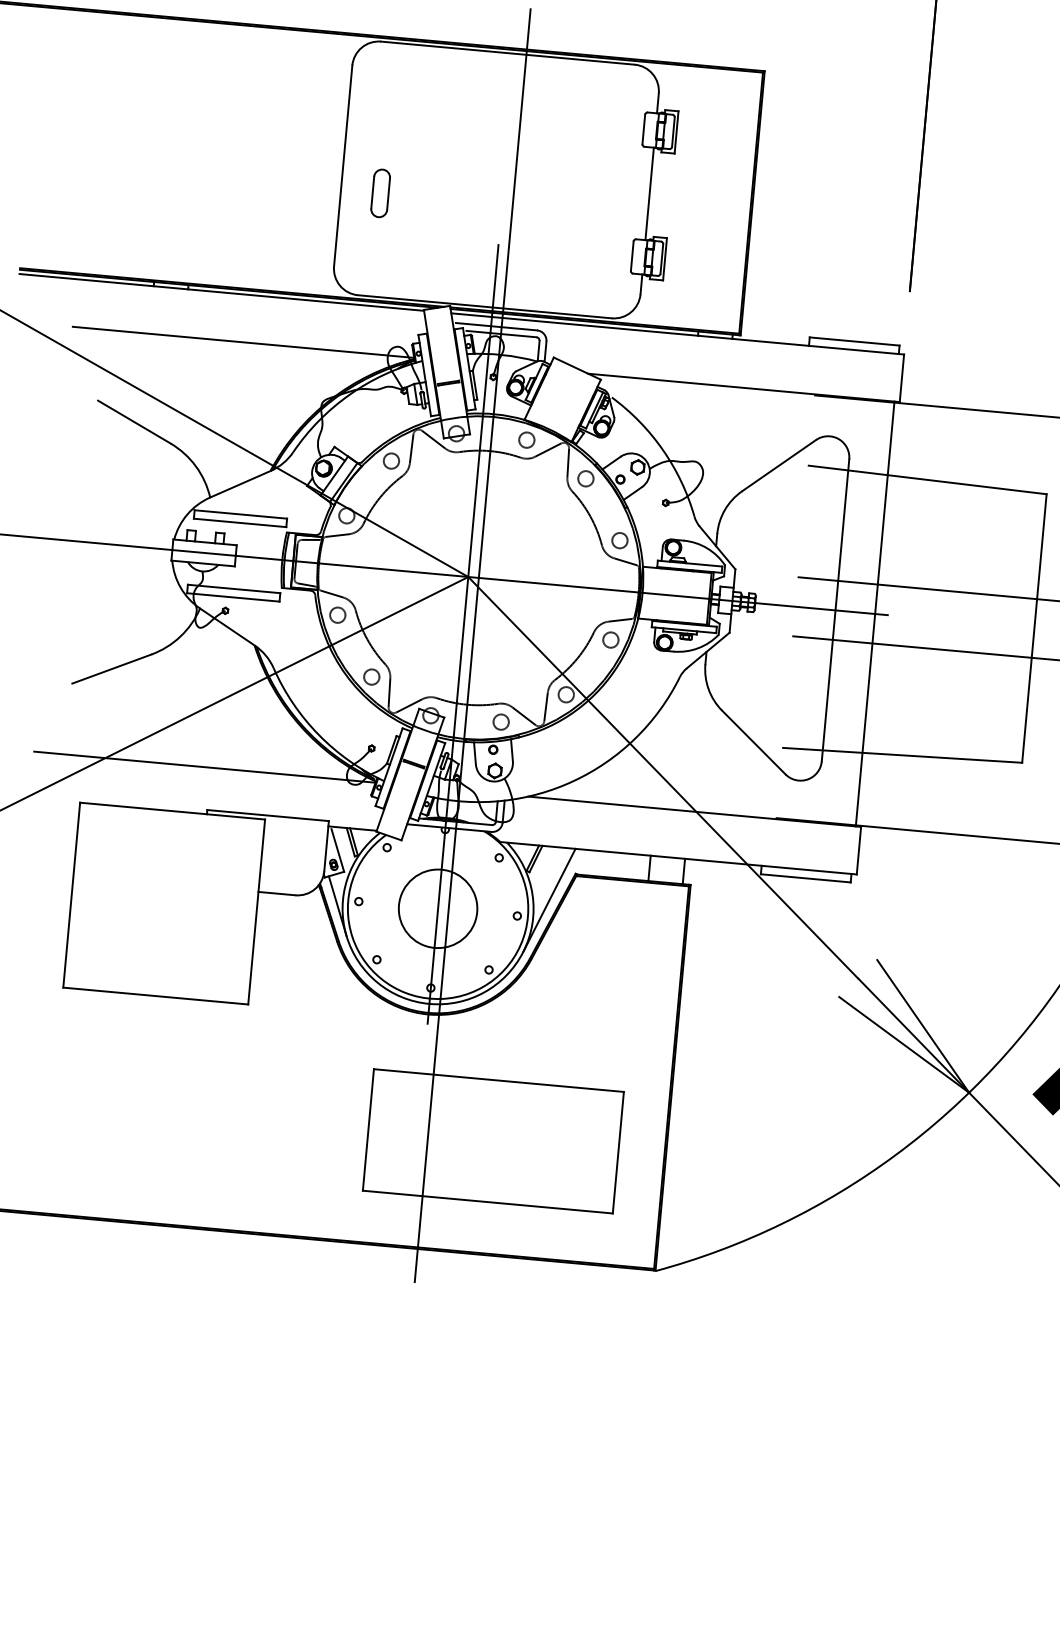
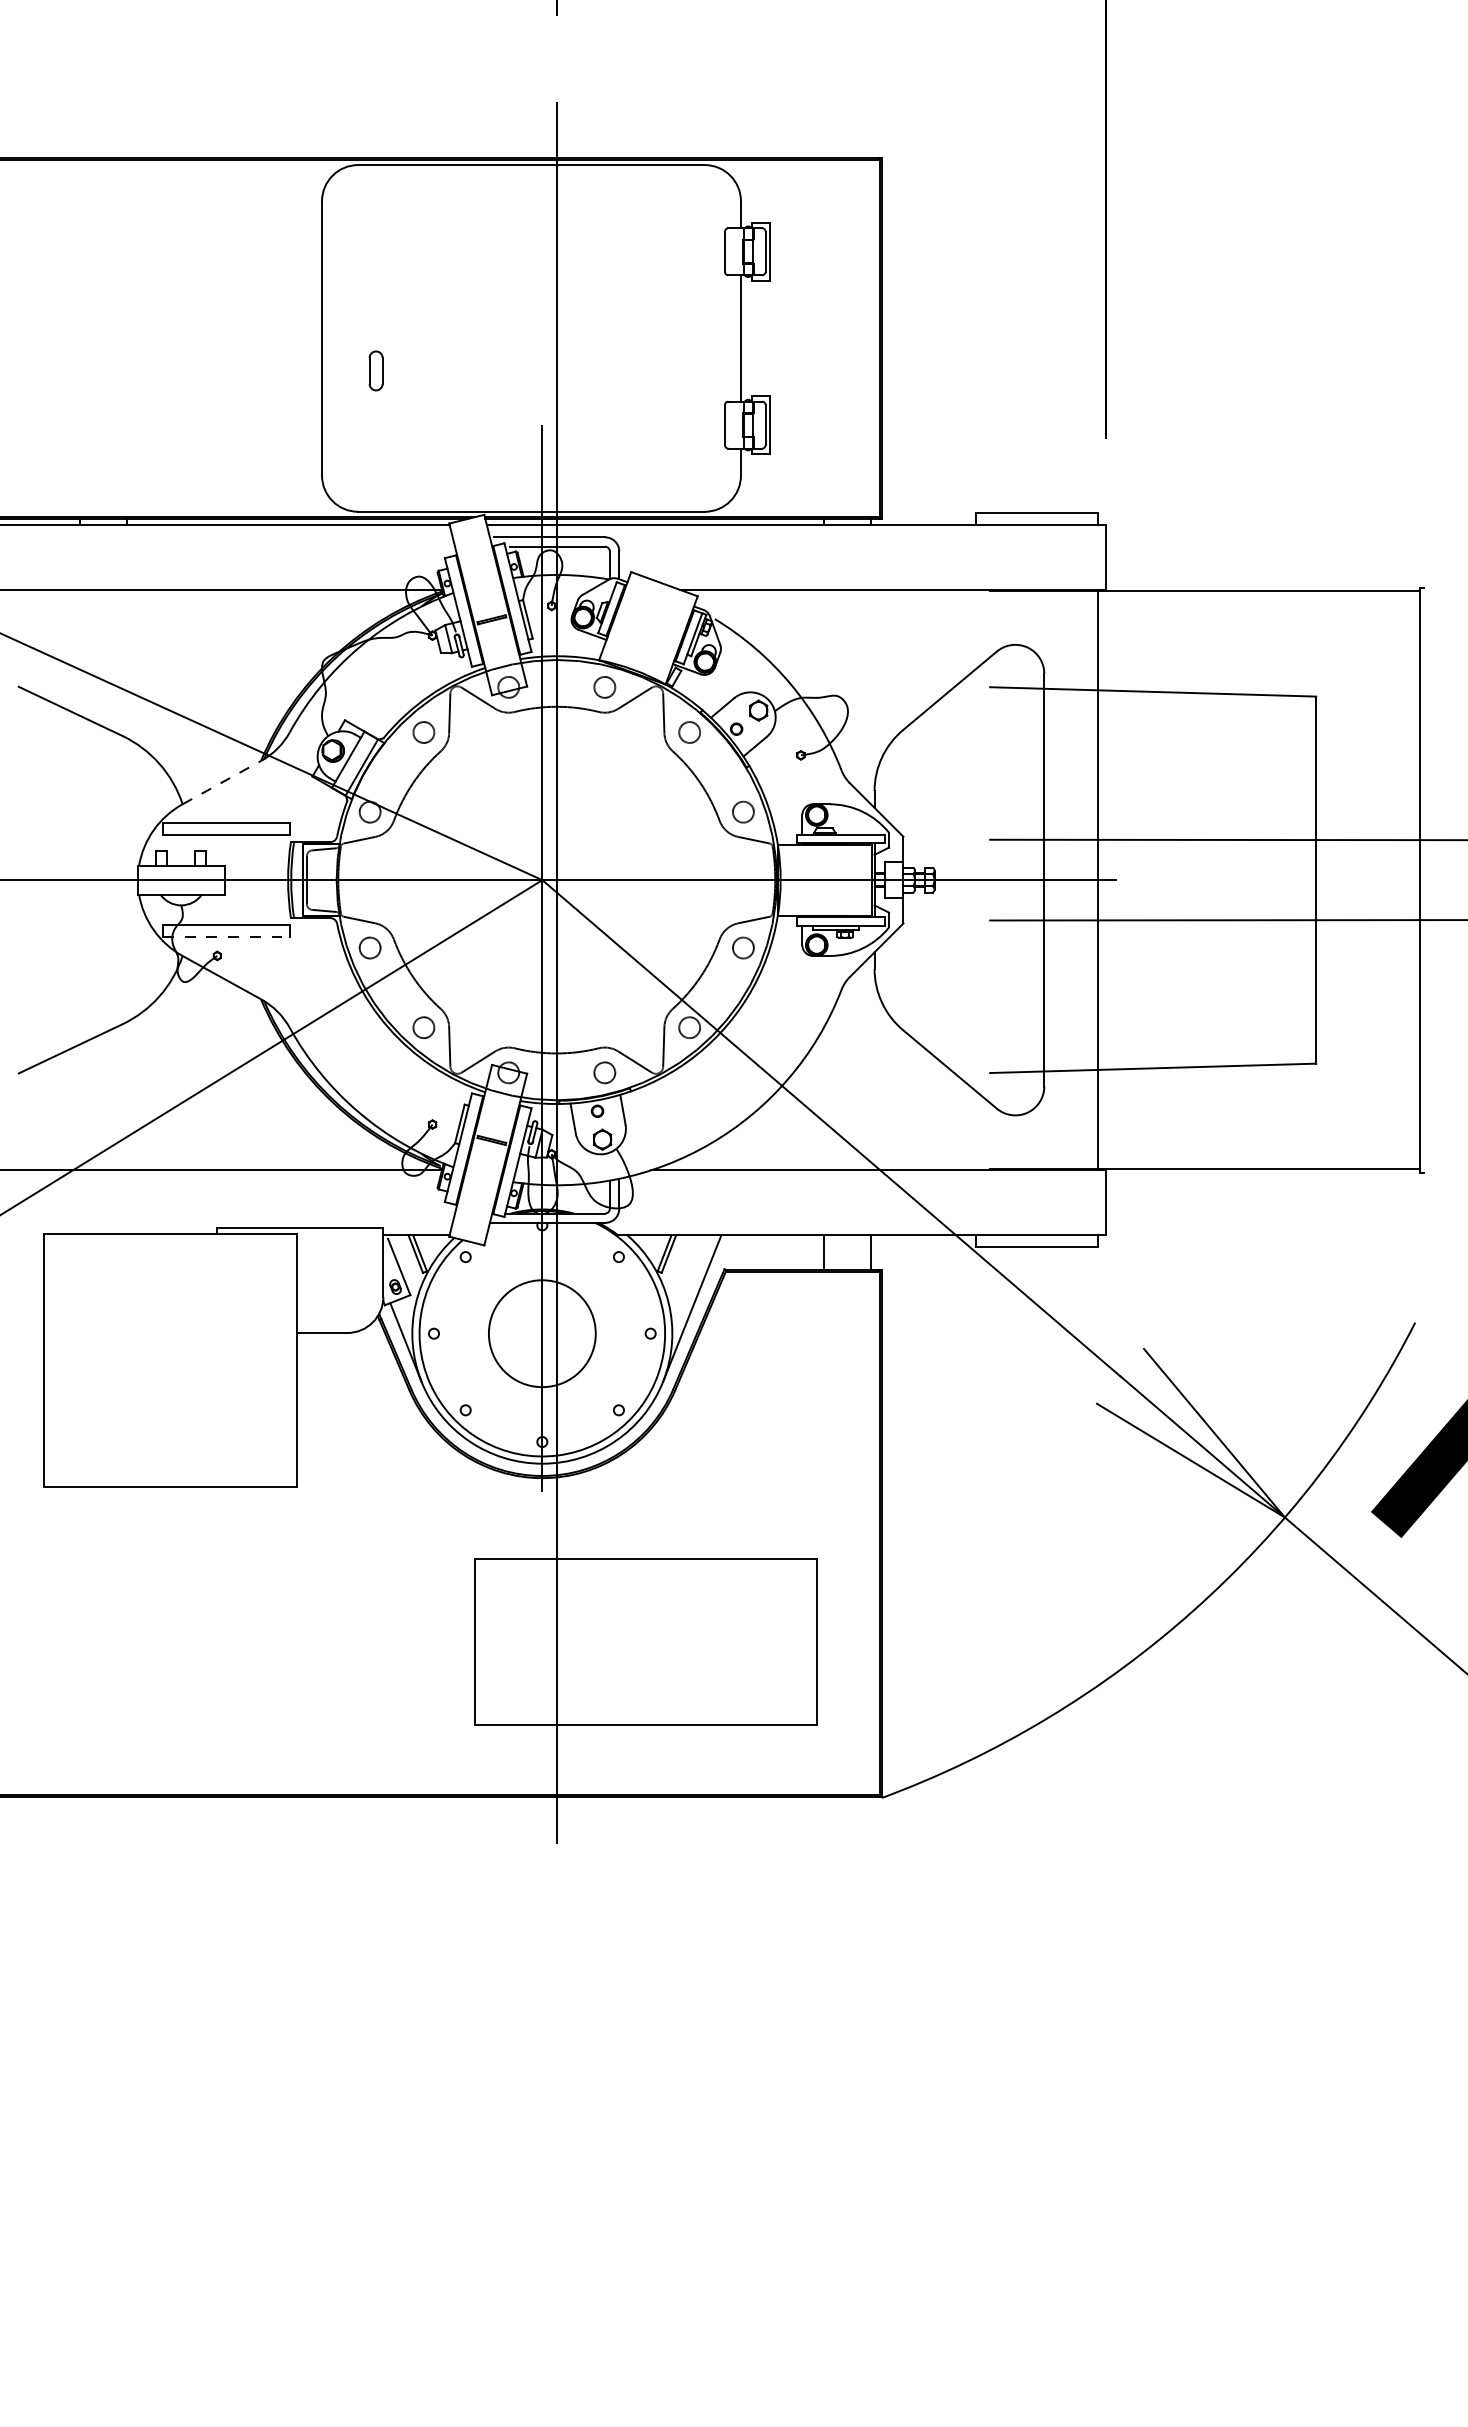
part: (380, 193) -> (375, 370), size x0.6
line: (240, 484) -> (222, 782), solid -> dashed
line: (233, 597) -> (226, 936), solid -> dashed

